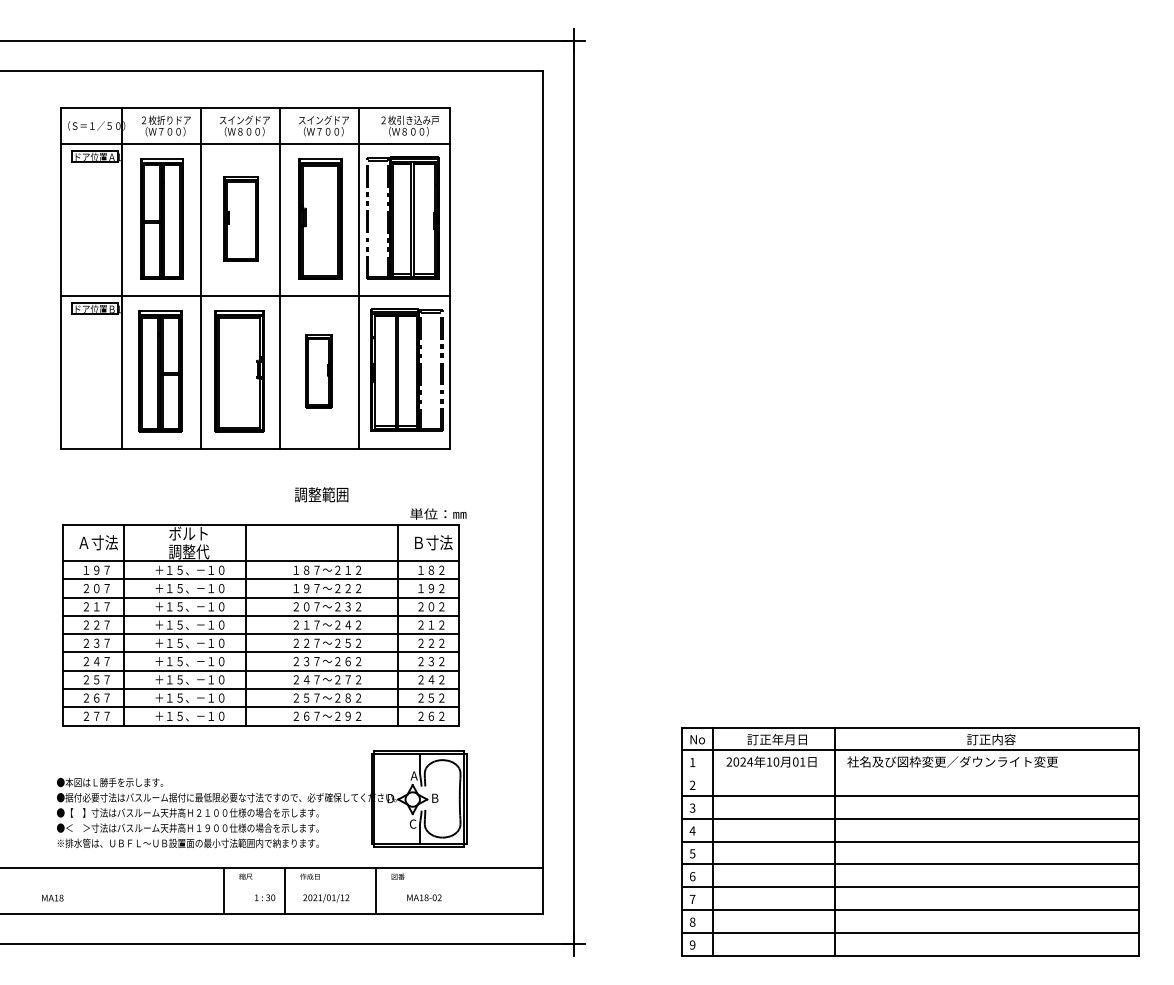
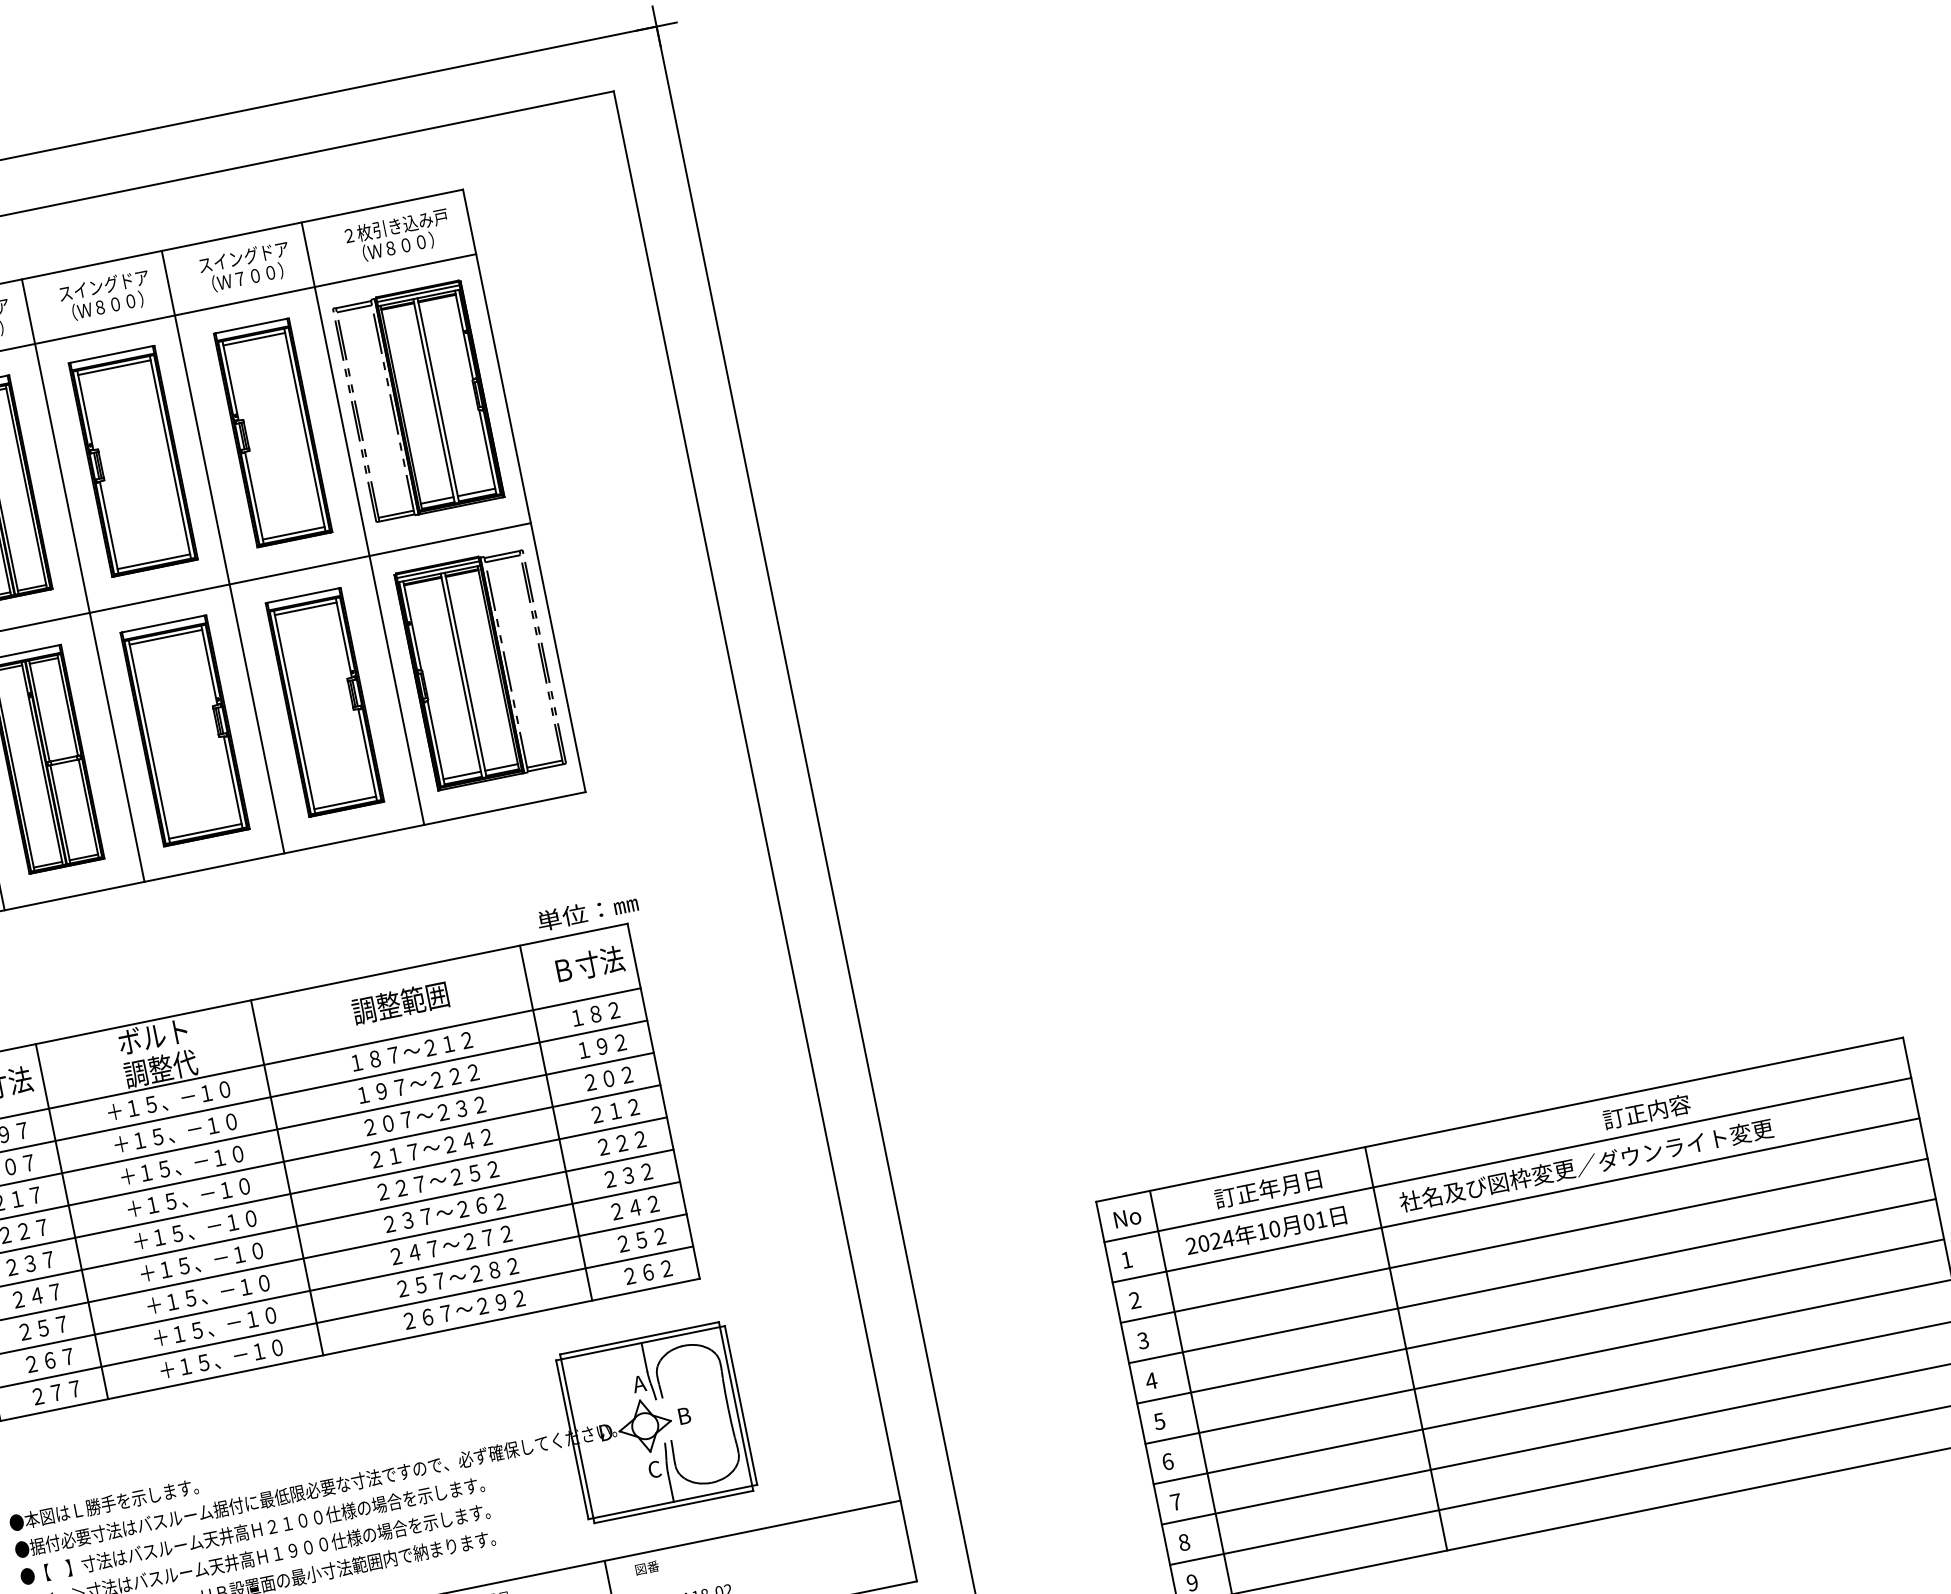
part: (241, 218) -> (133, 460), size x1.43
part: (318, 371) -> (324, 703), size x1.67
text: (321, 494) -> (400, 1002), moved
line: (910, 773) -> (1515, 1201), added

